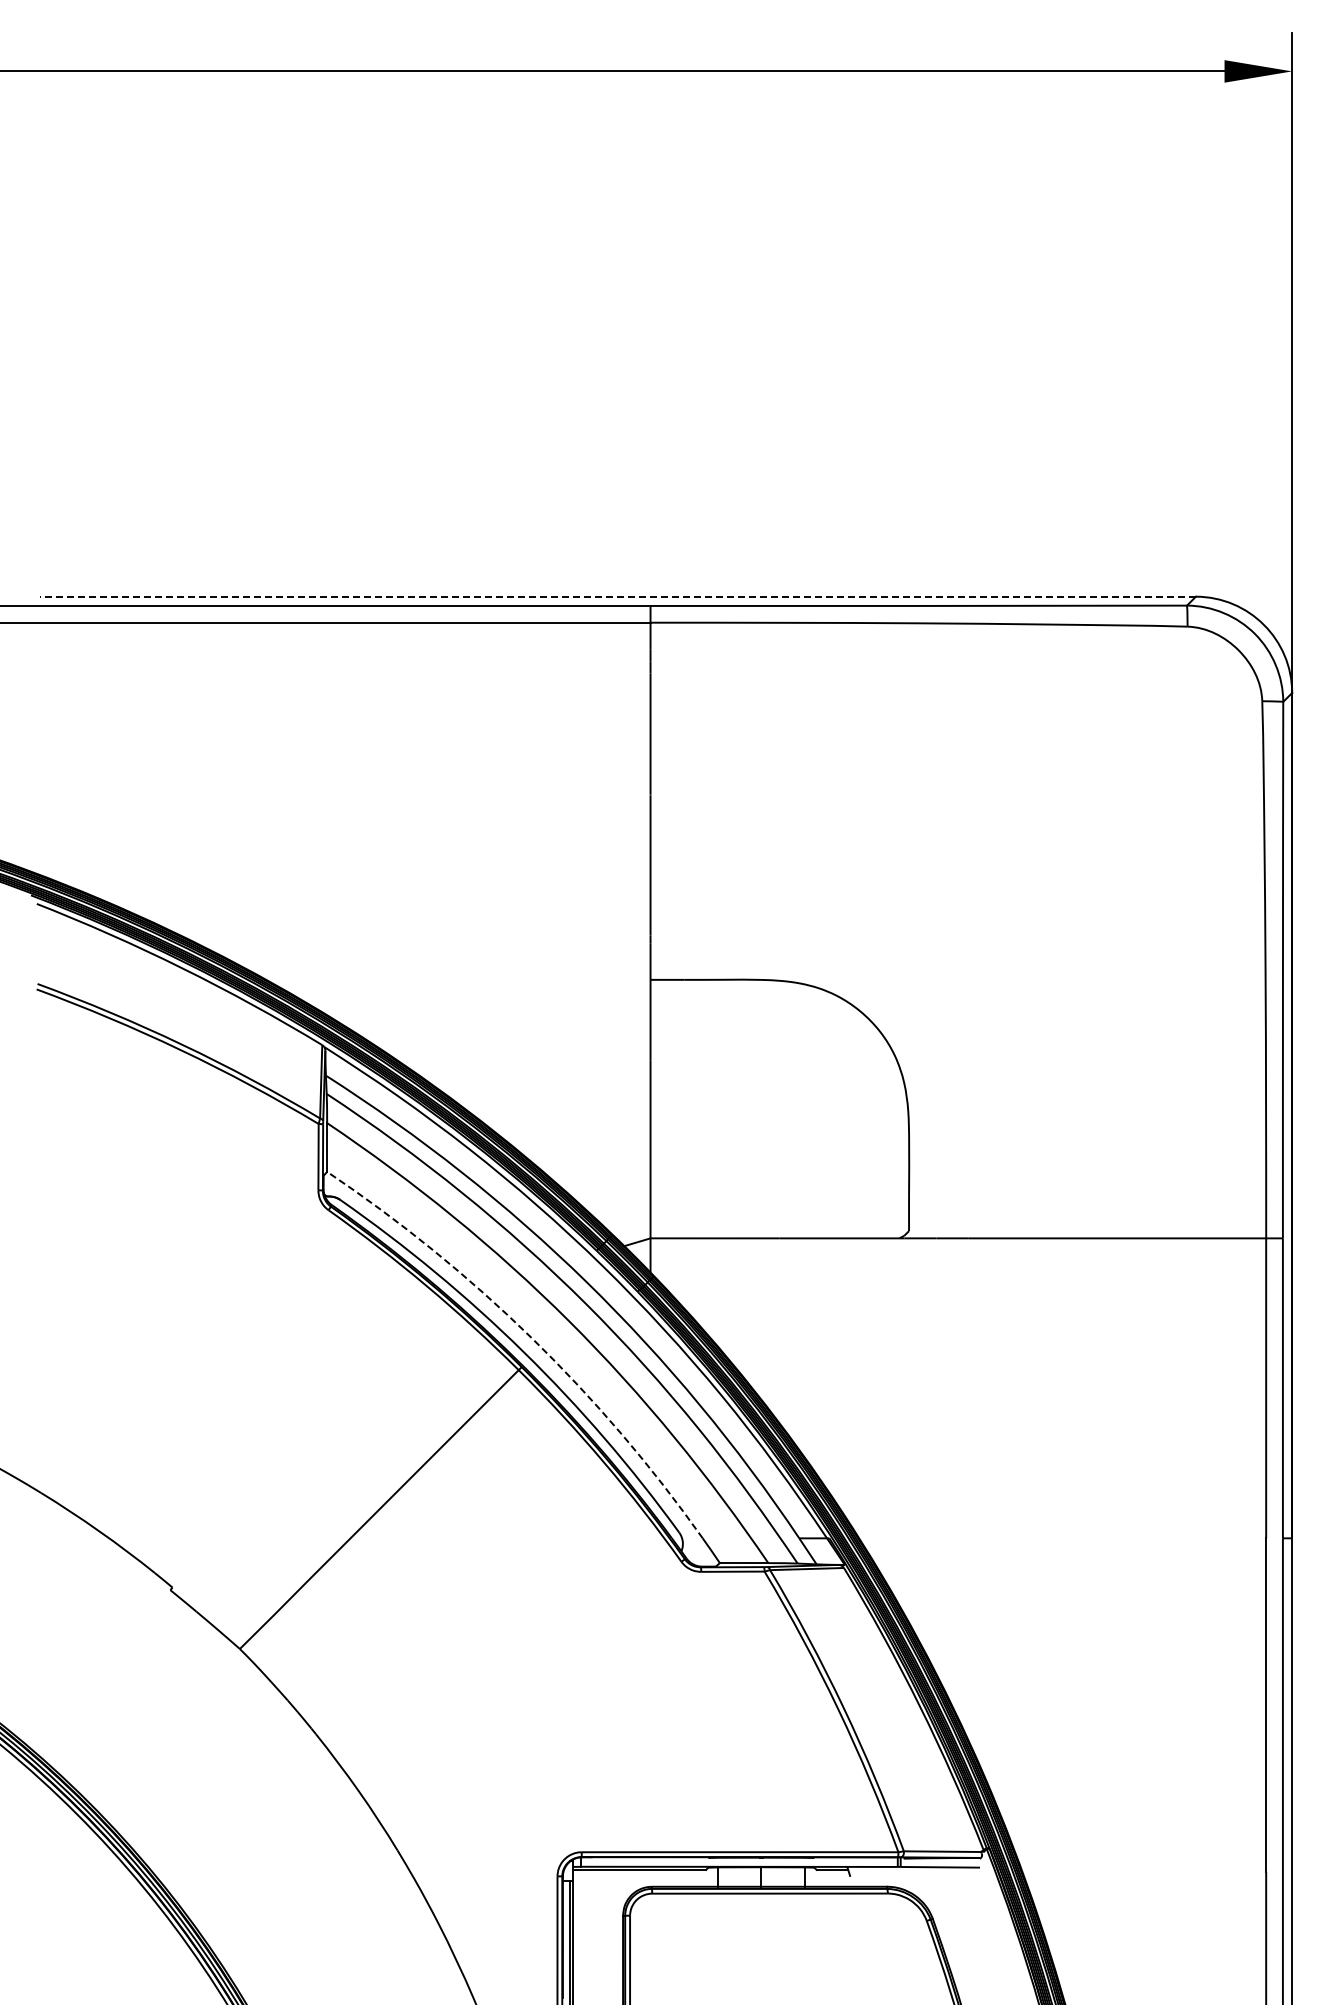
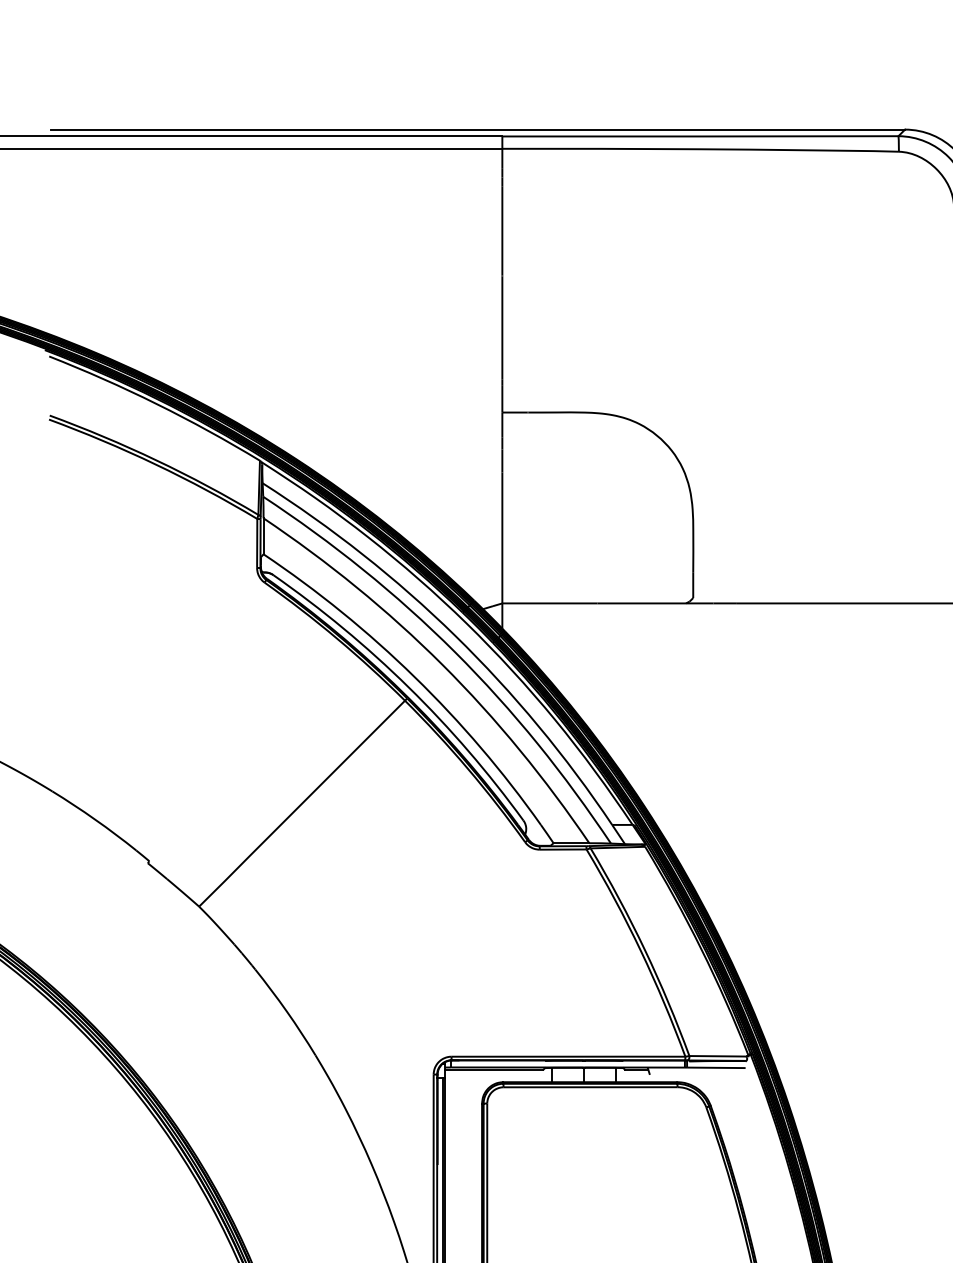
line: (617, 596) -> (477, 129), dashed -> solid
arc: (531, 1337) -> (414, 676), dashed -> solid

